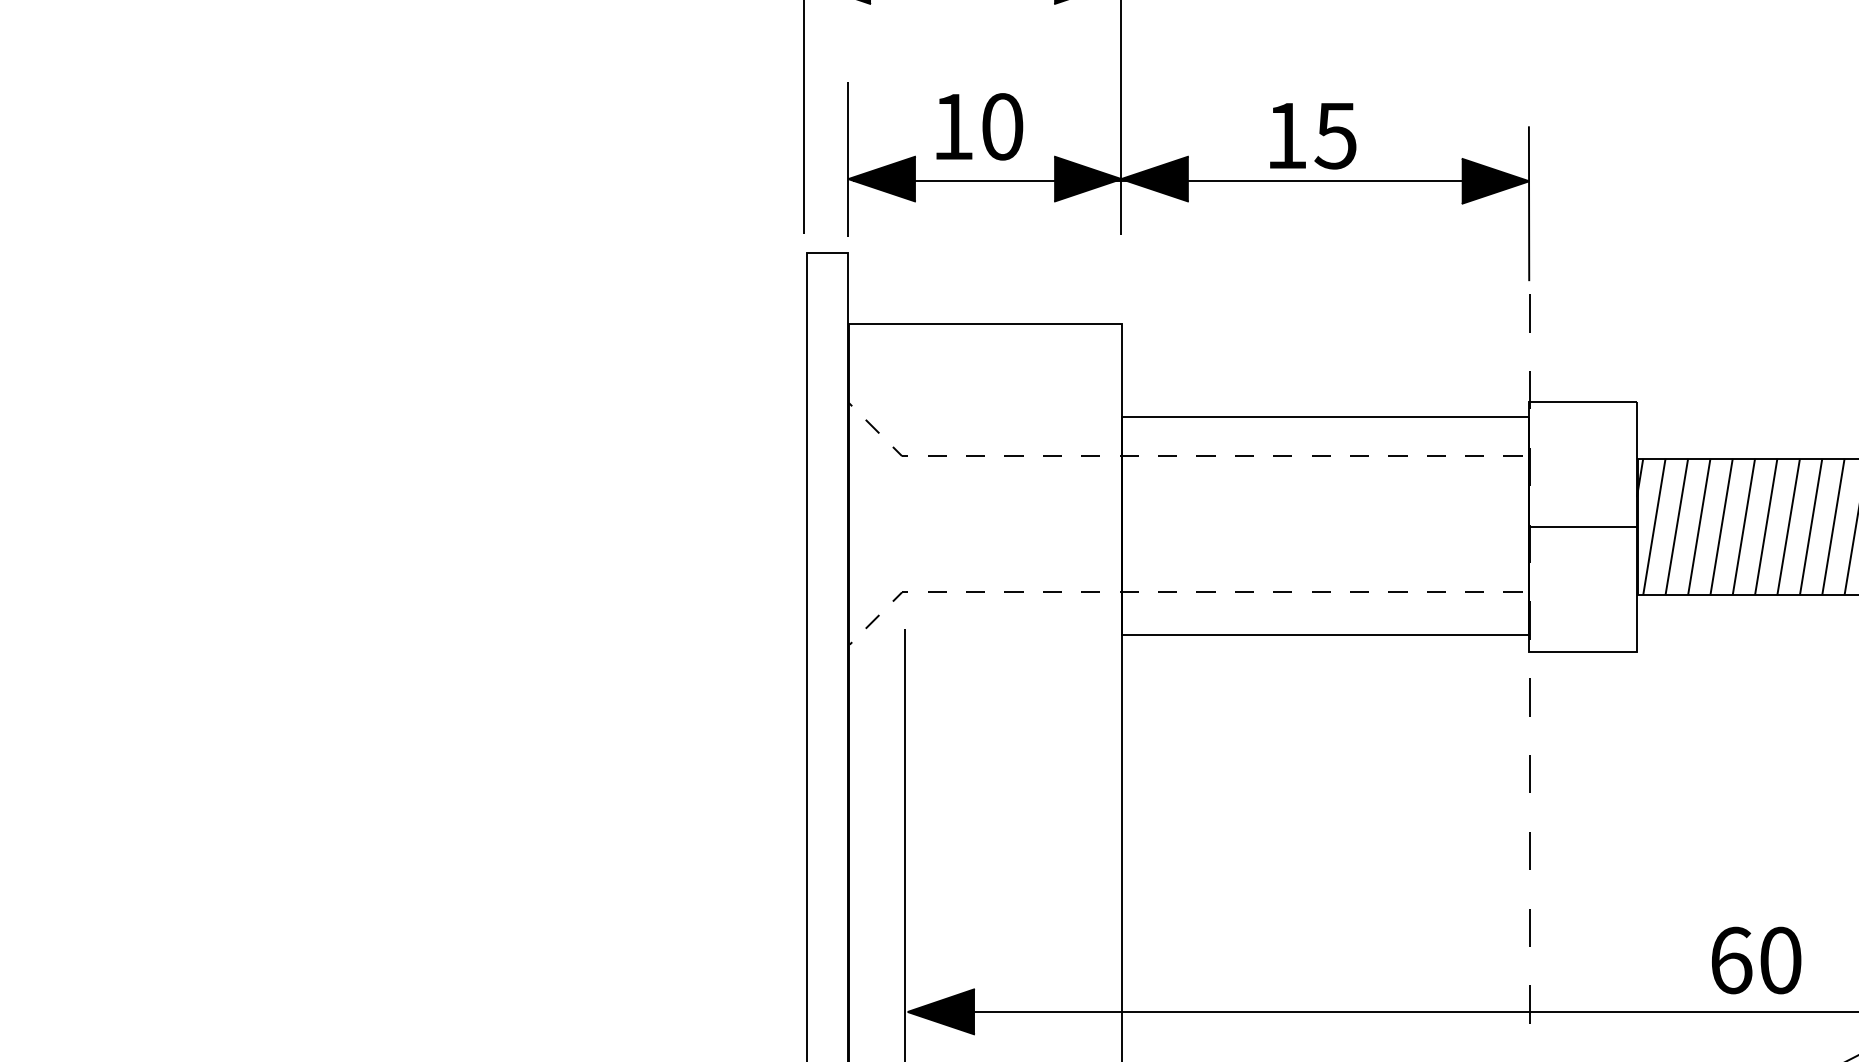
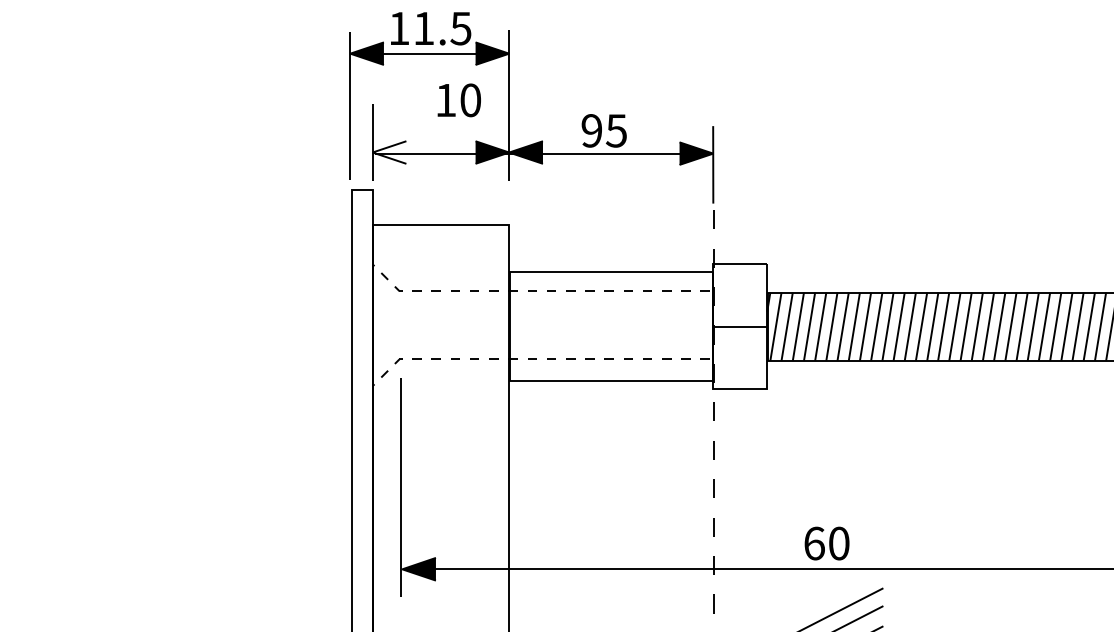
text: (978, 127) -> (458, 100), moved
text: (1285, 135) -> (591, 130), 15 -> 95
fill: (882, 179) -> (389, 152), removed

